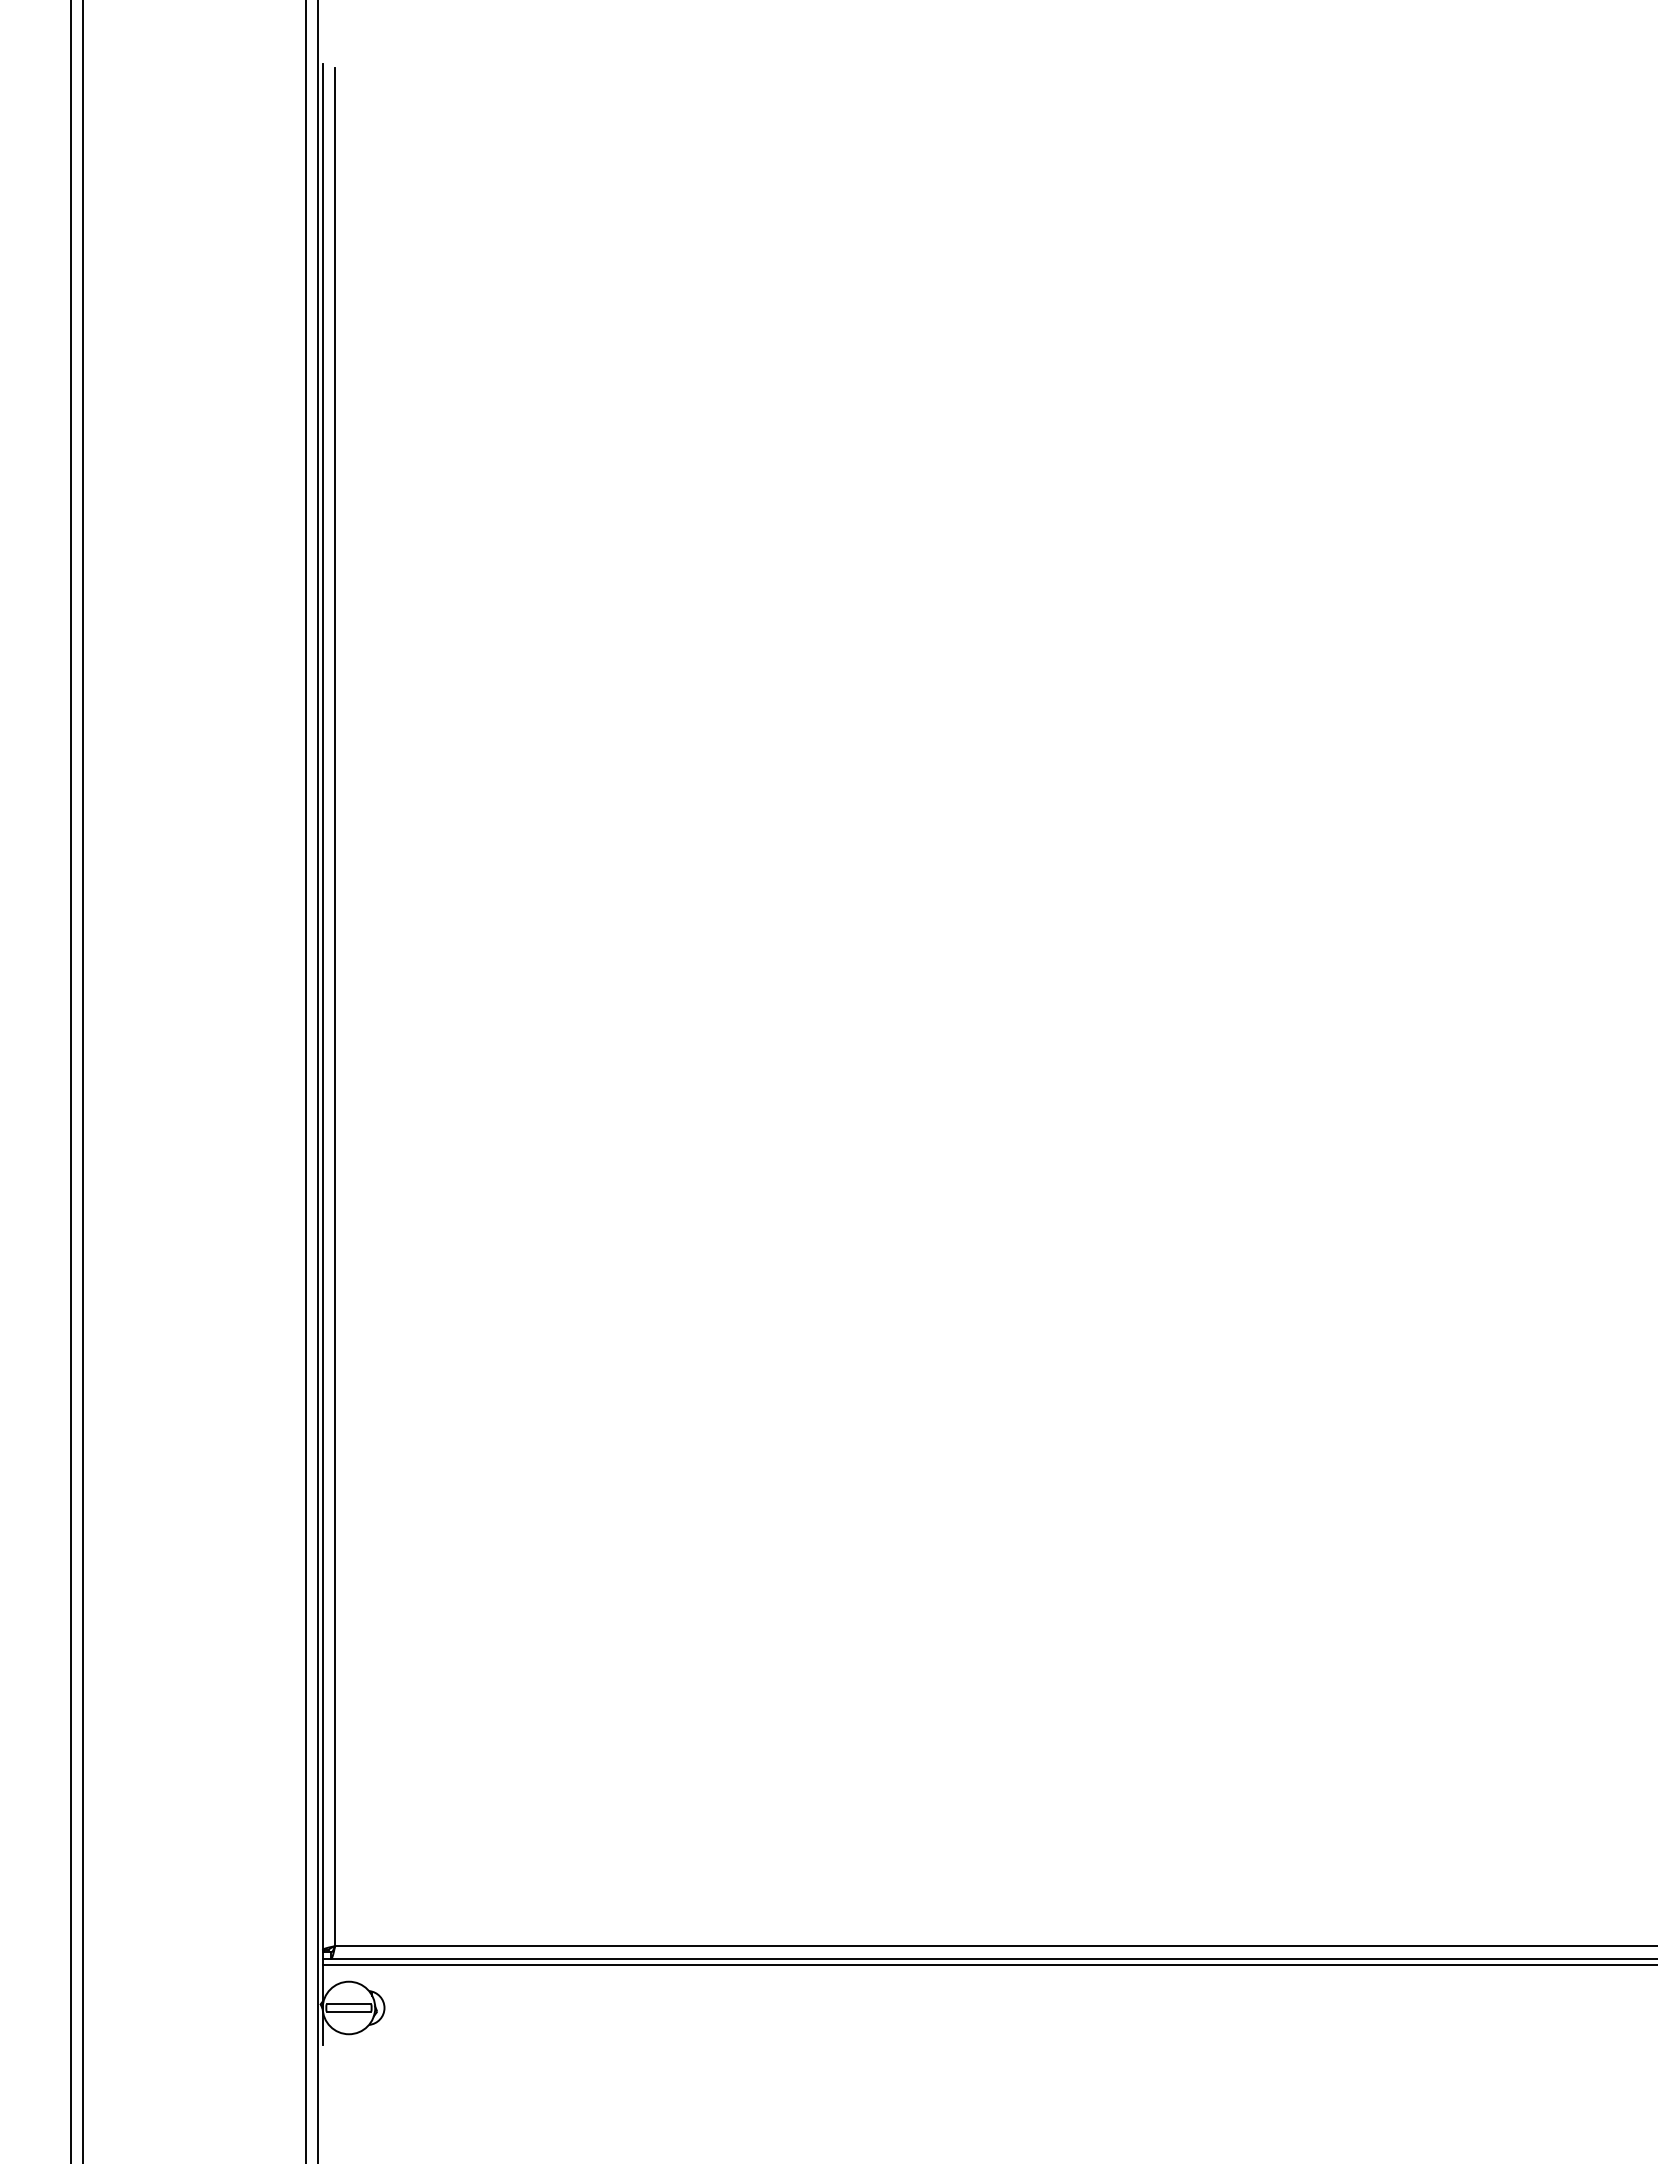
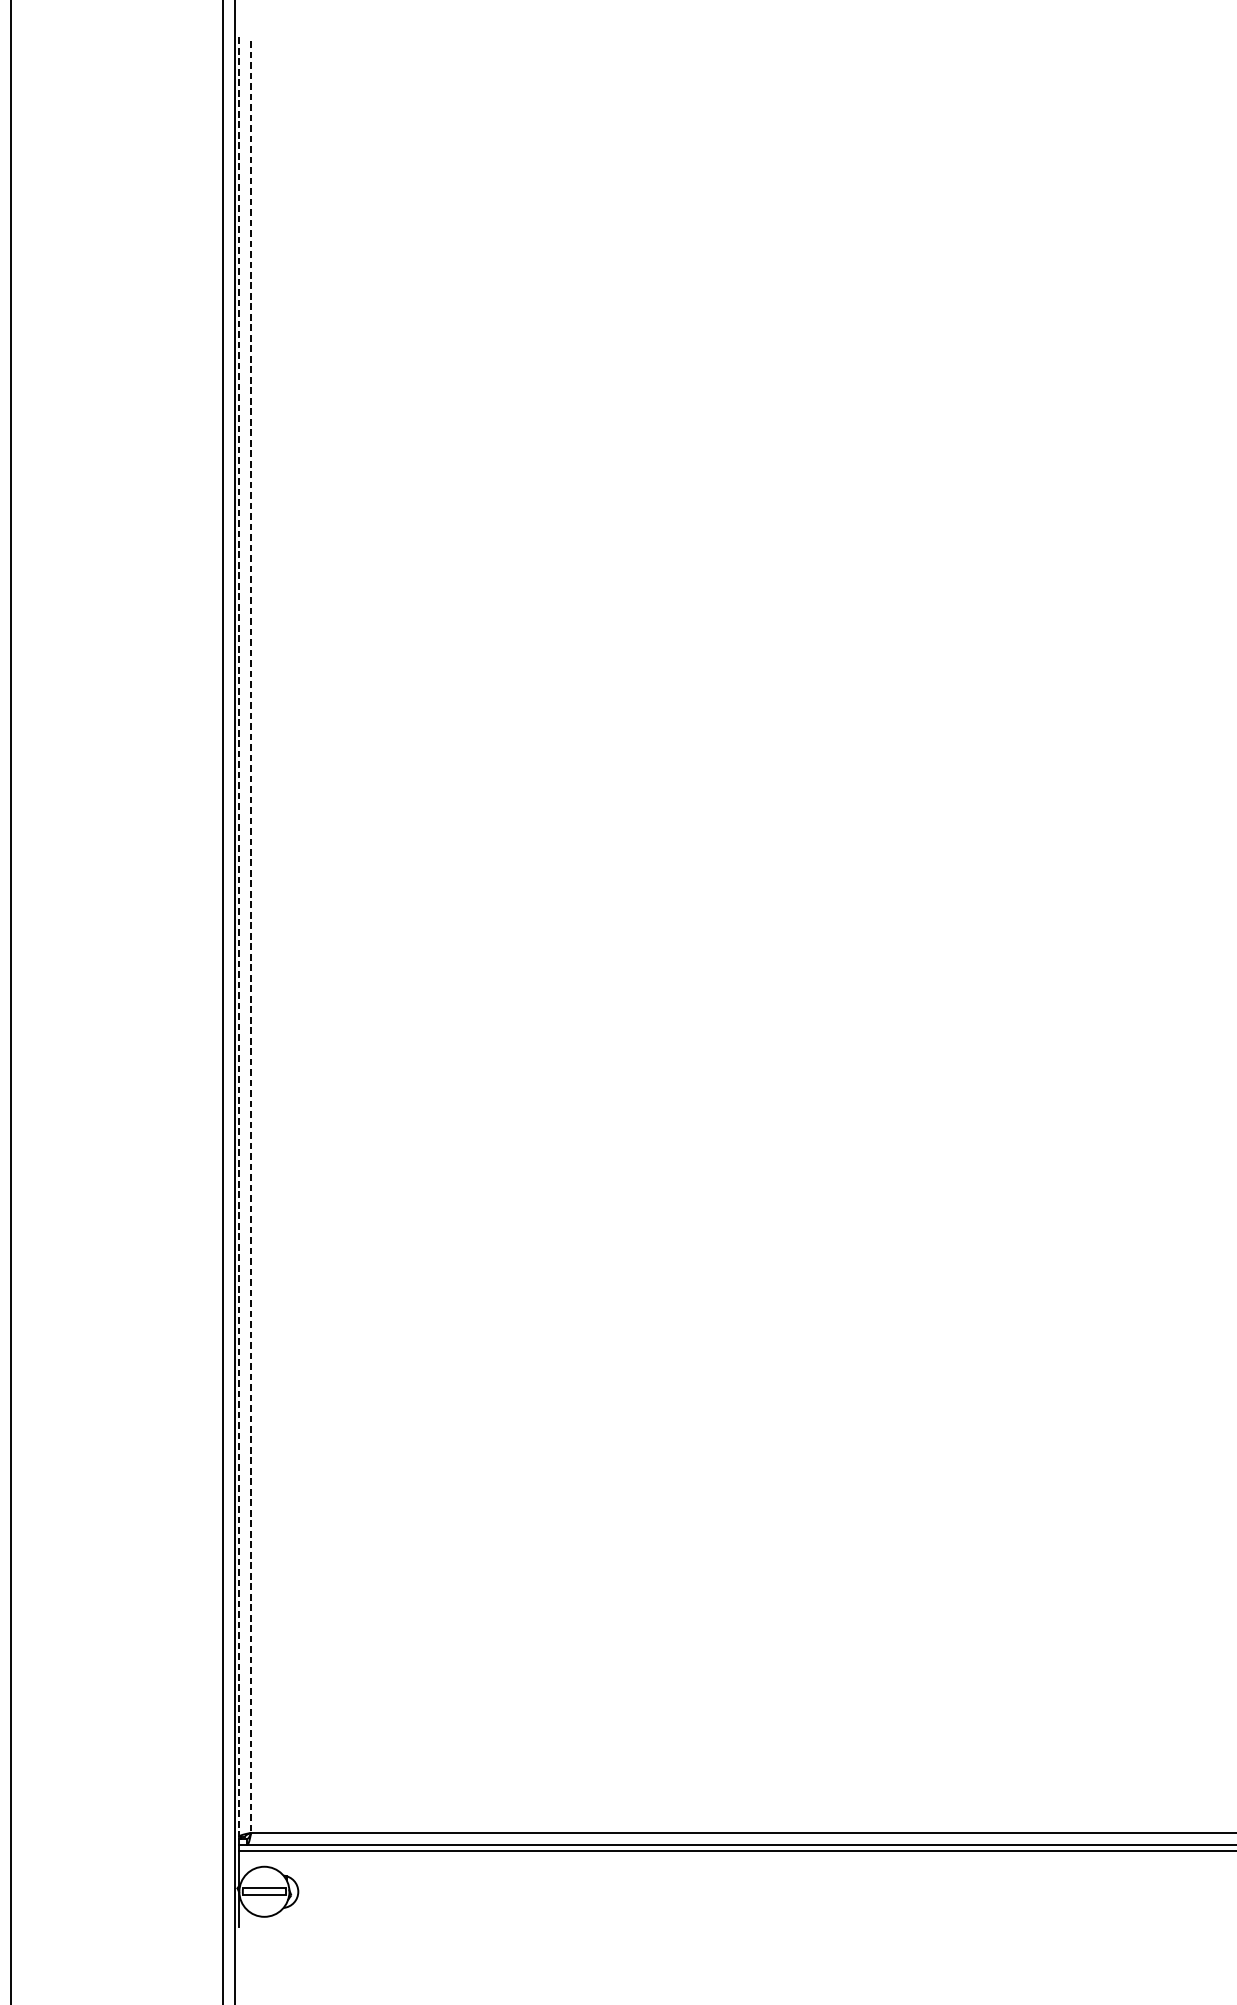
line: (322, 1007) -> (239, 937), solid -> dashed
line: (335, 1007) -> (251, 937), solid -> dashed

